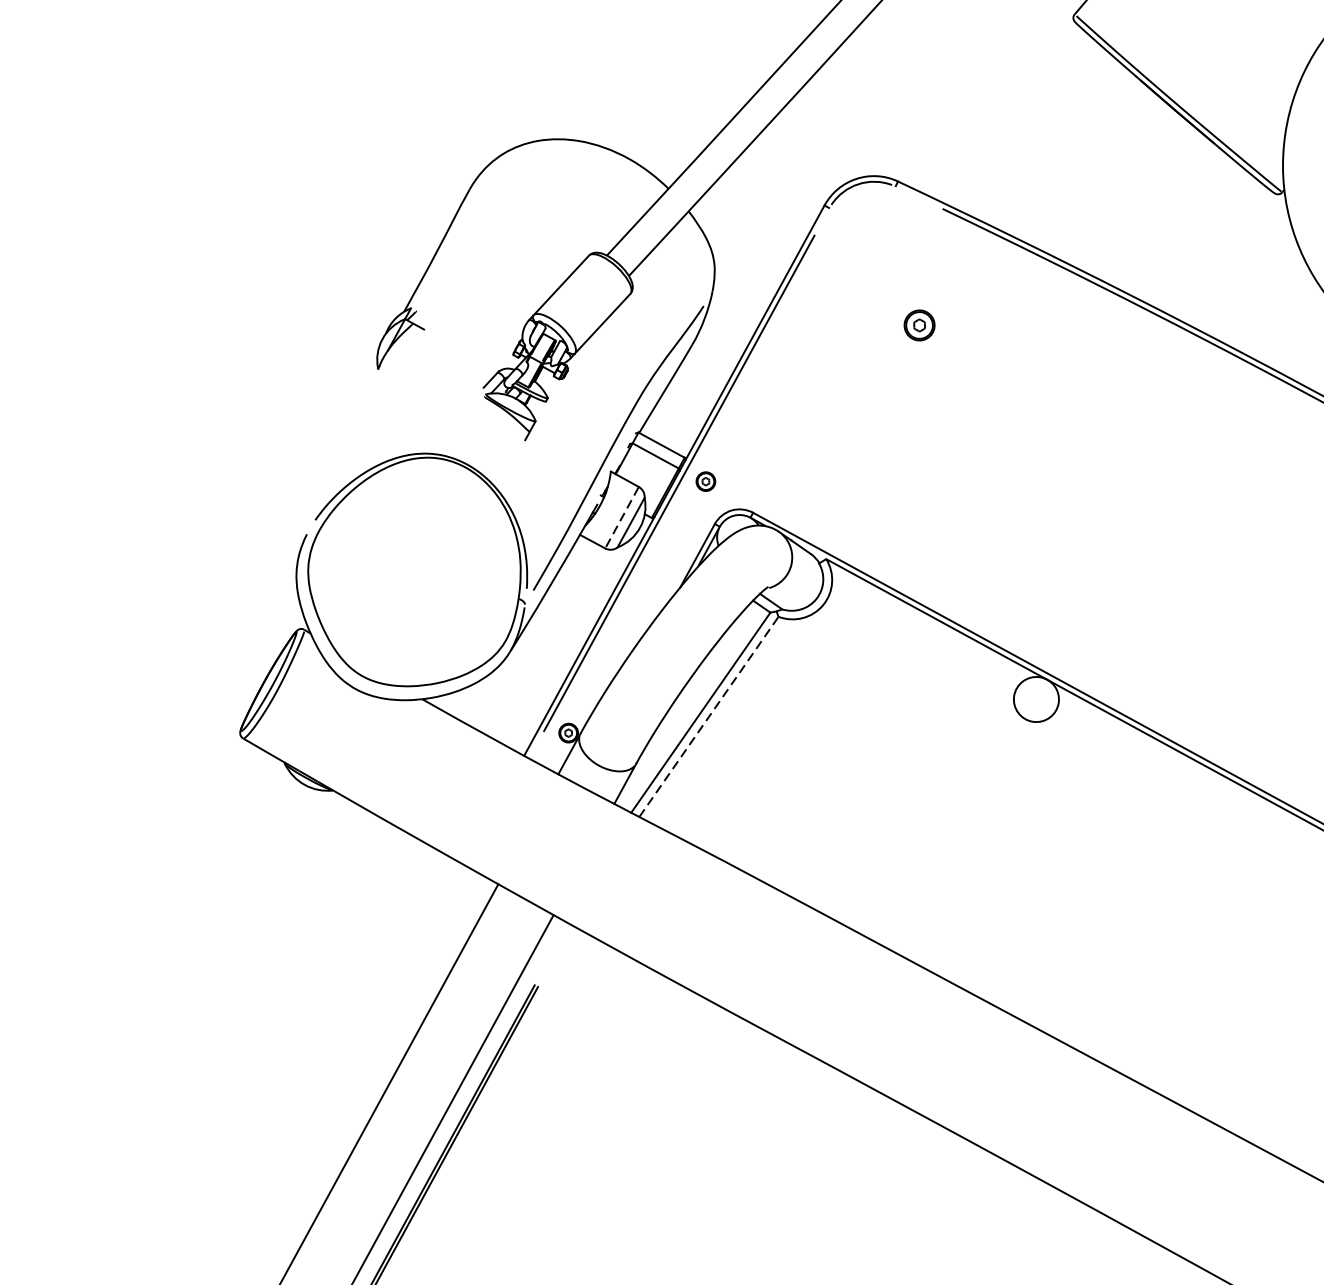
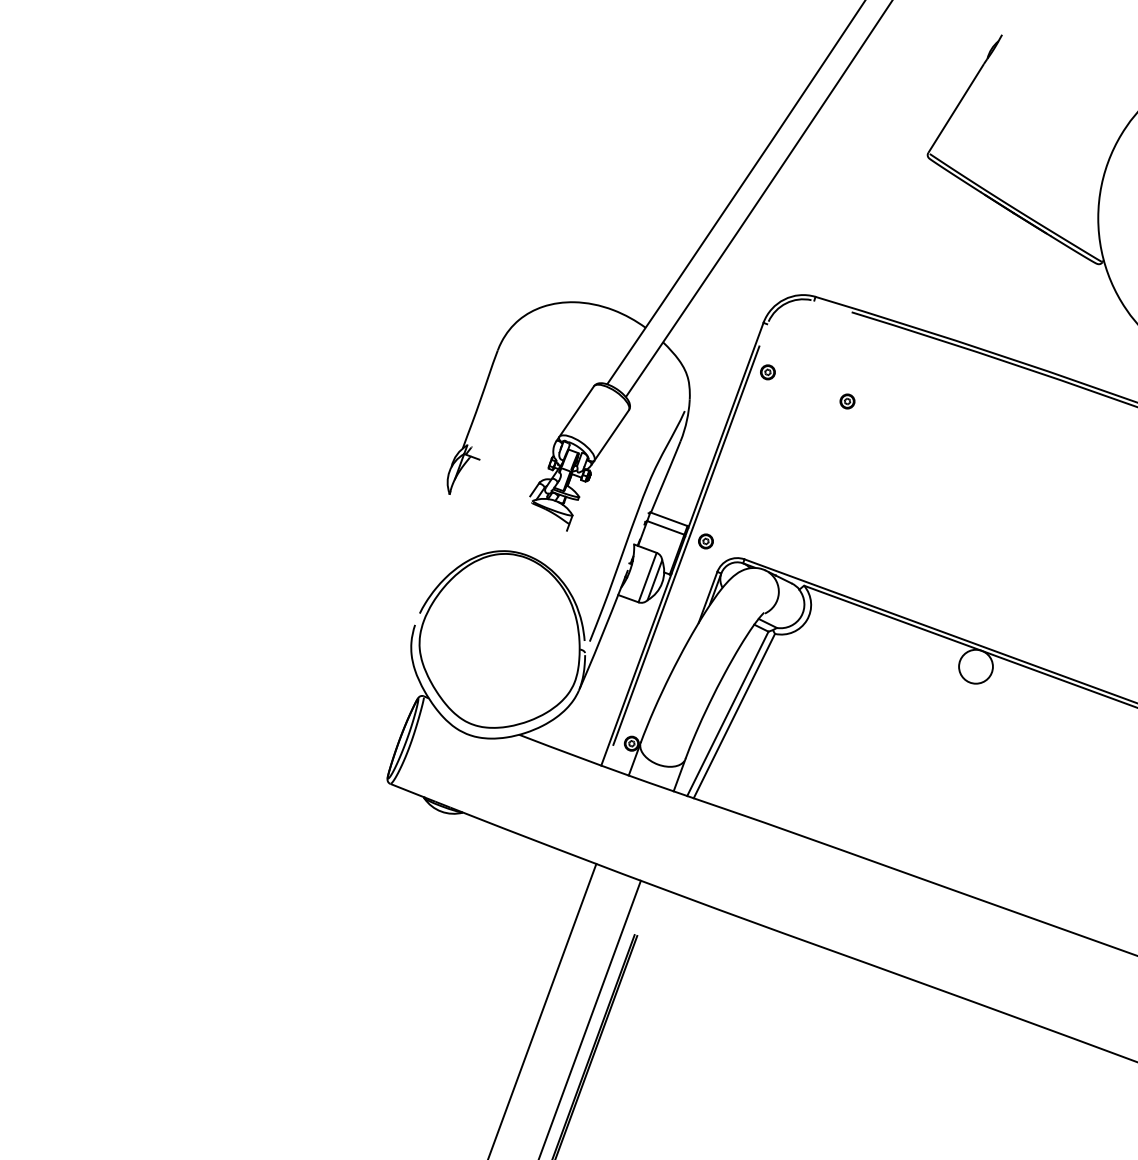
part: (820, 271) -> (767, 372), added
part: (919, 325) -> (847, 401), size x0.62
line: (621, 518) -> (647, 578), dashed -> solid
line: (709, 717) -> (734, 716), dashed -> solid

